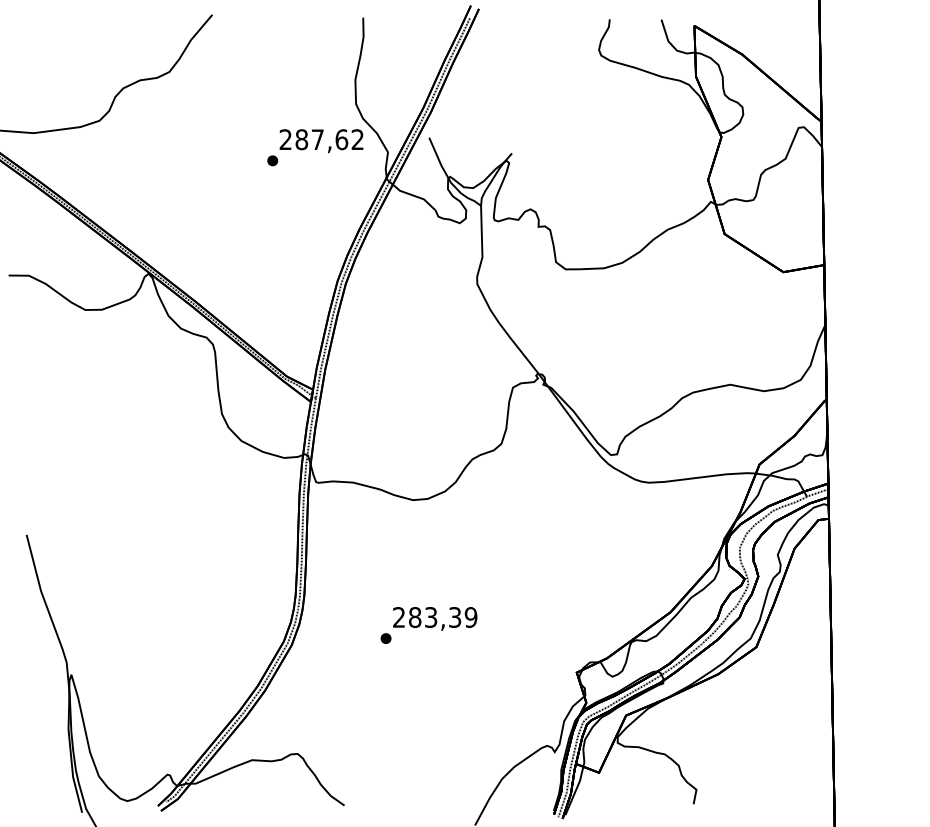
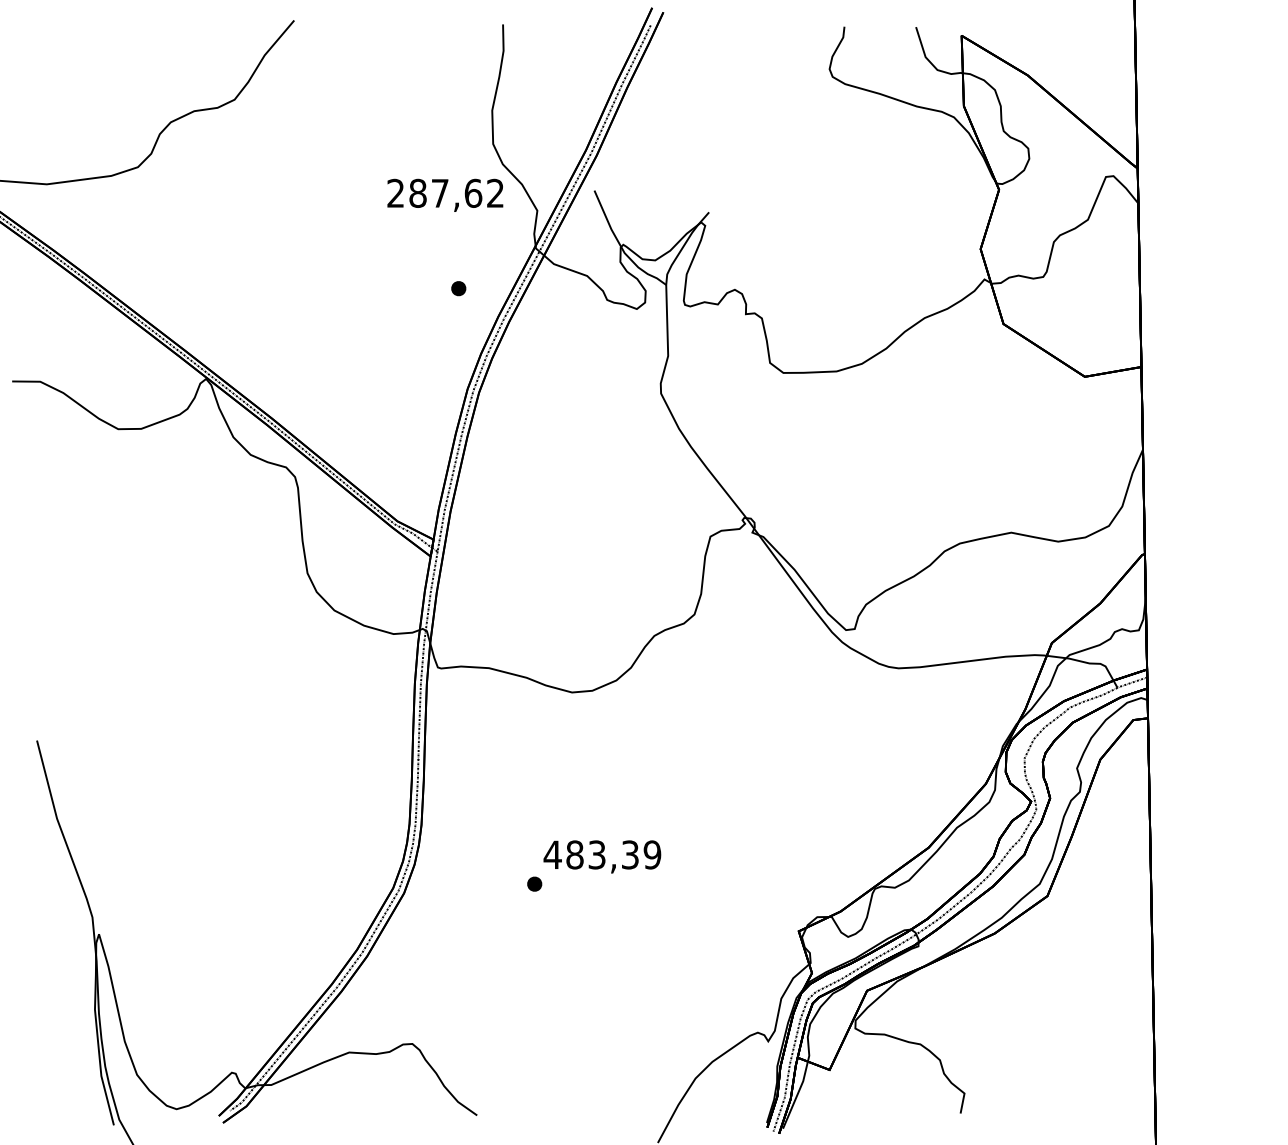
part: (272, 160) -> (458, 288), moved
text: (398, 617) -> (552, 854), 283,39 -> 483,39

